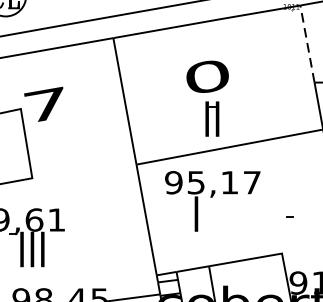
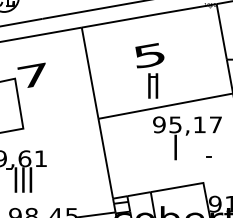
line: (307, 43) -> (221, 31), dashed -> solid
text: (207, 76) -> (149, 55), 0 -> 5
text: (212, 201) -> (187, 138), moved

